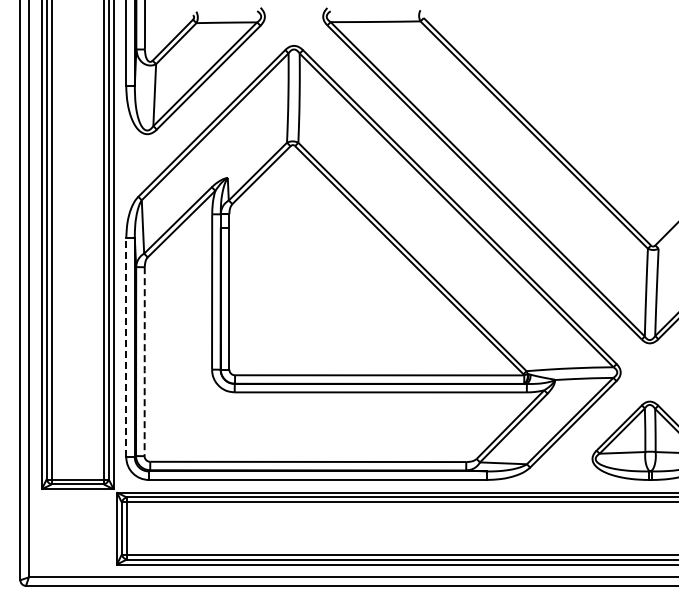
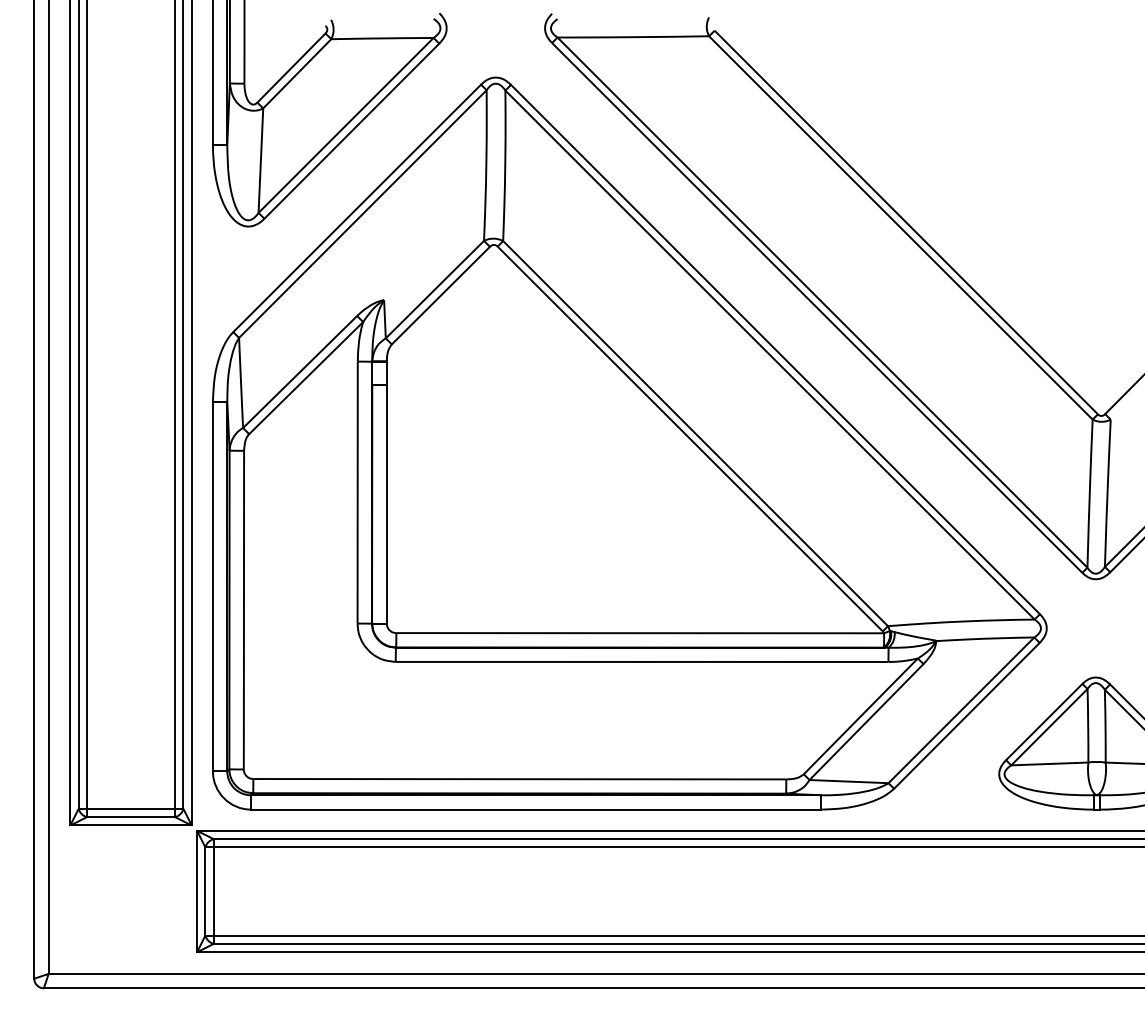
line: (126, 347) -> (213, 586), dashed -> solid
line: (144, 363) -> (243, 613), dashed -> solid

